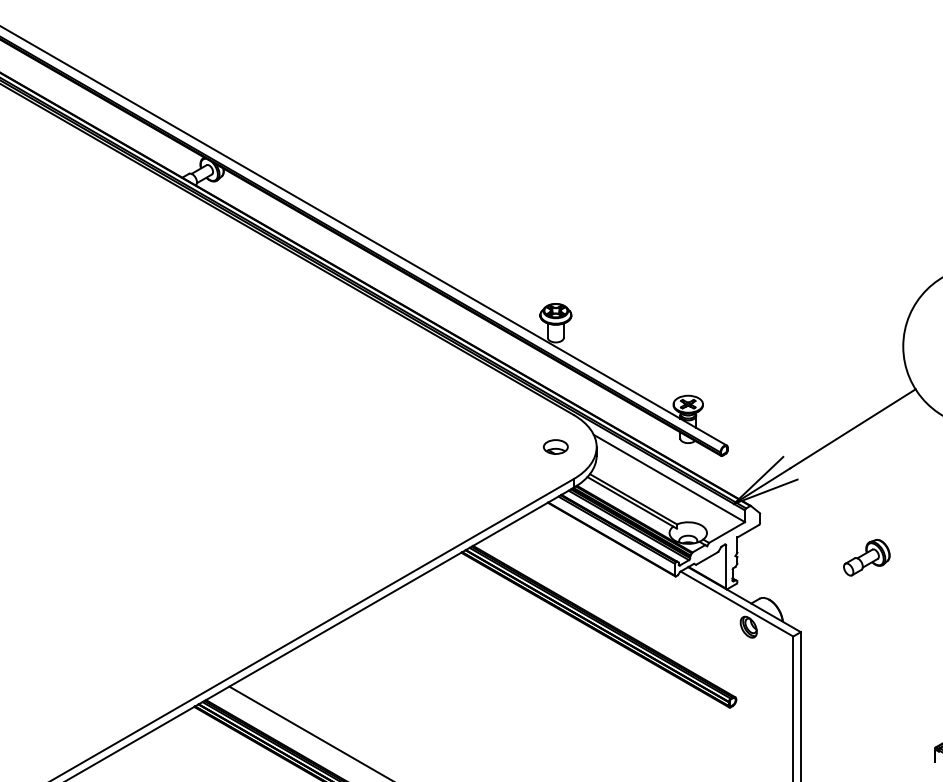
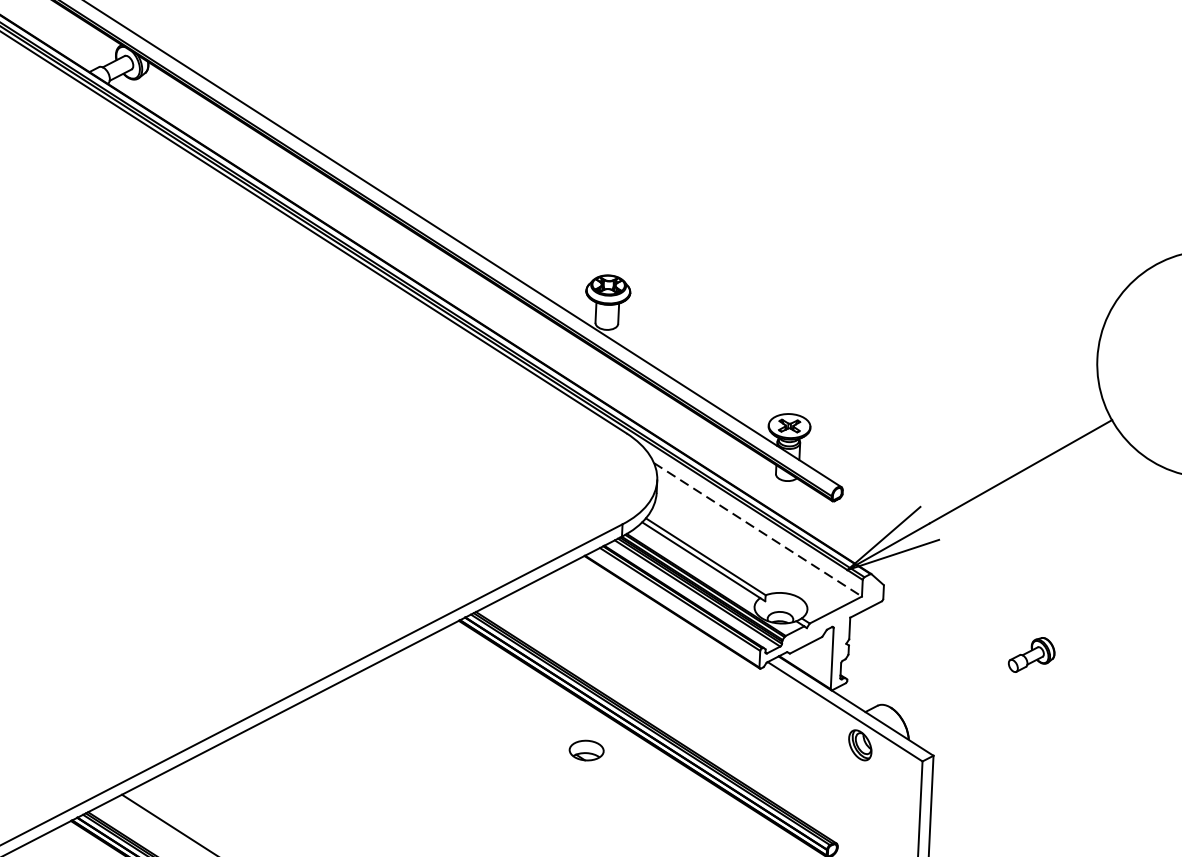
part: (555, 446) -> (586, 749), moved
line: (669, 478) -> (758, 529), solid -> dashed
part: (866, 557) -> (1031, 654), size x0.7

